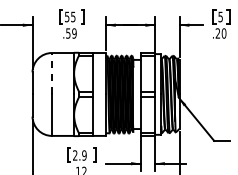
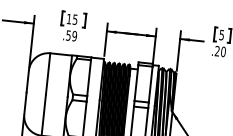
text: (67, 16) -> (69, 18), 55 -> 15
line: (52, 73) -> (48, 73), dashed -> solid

